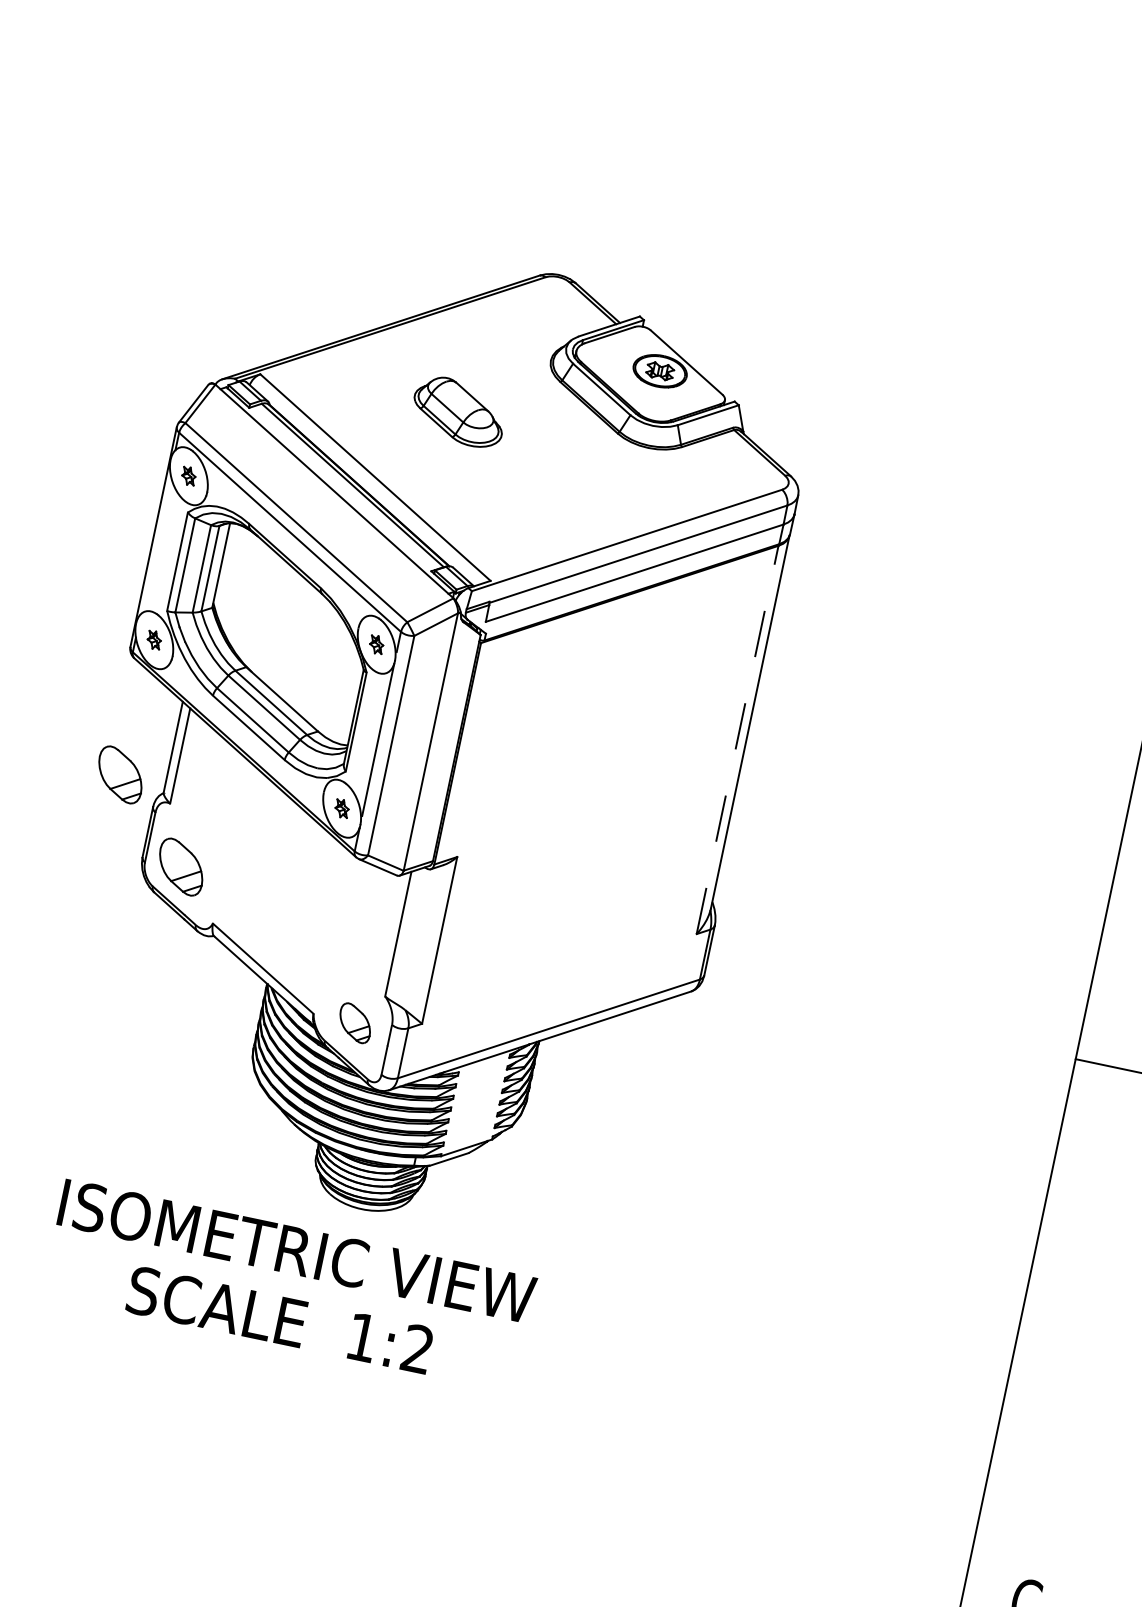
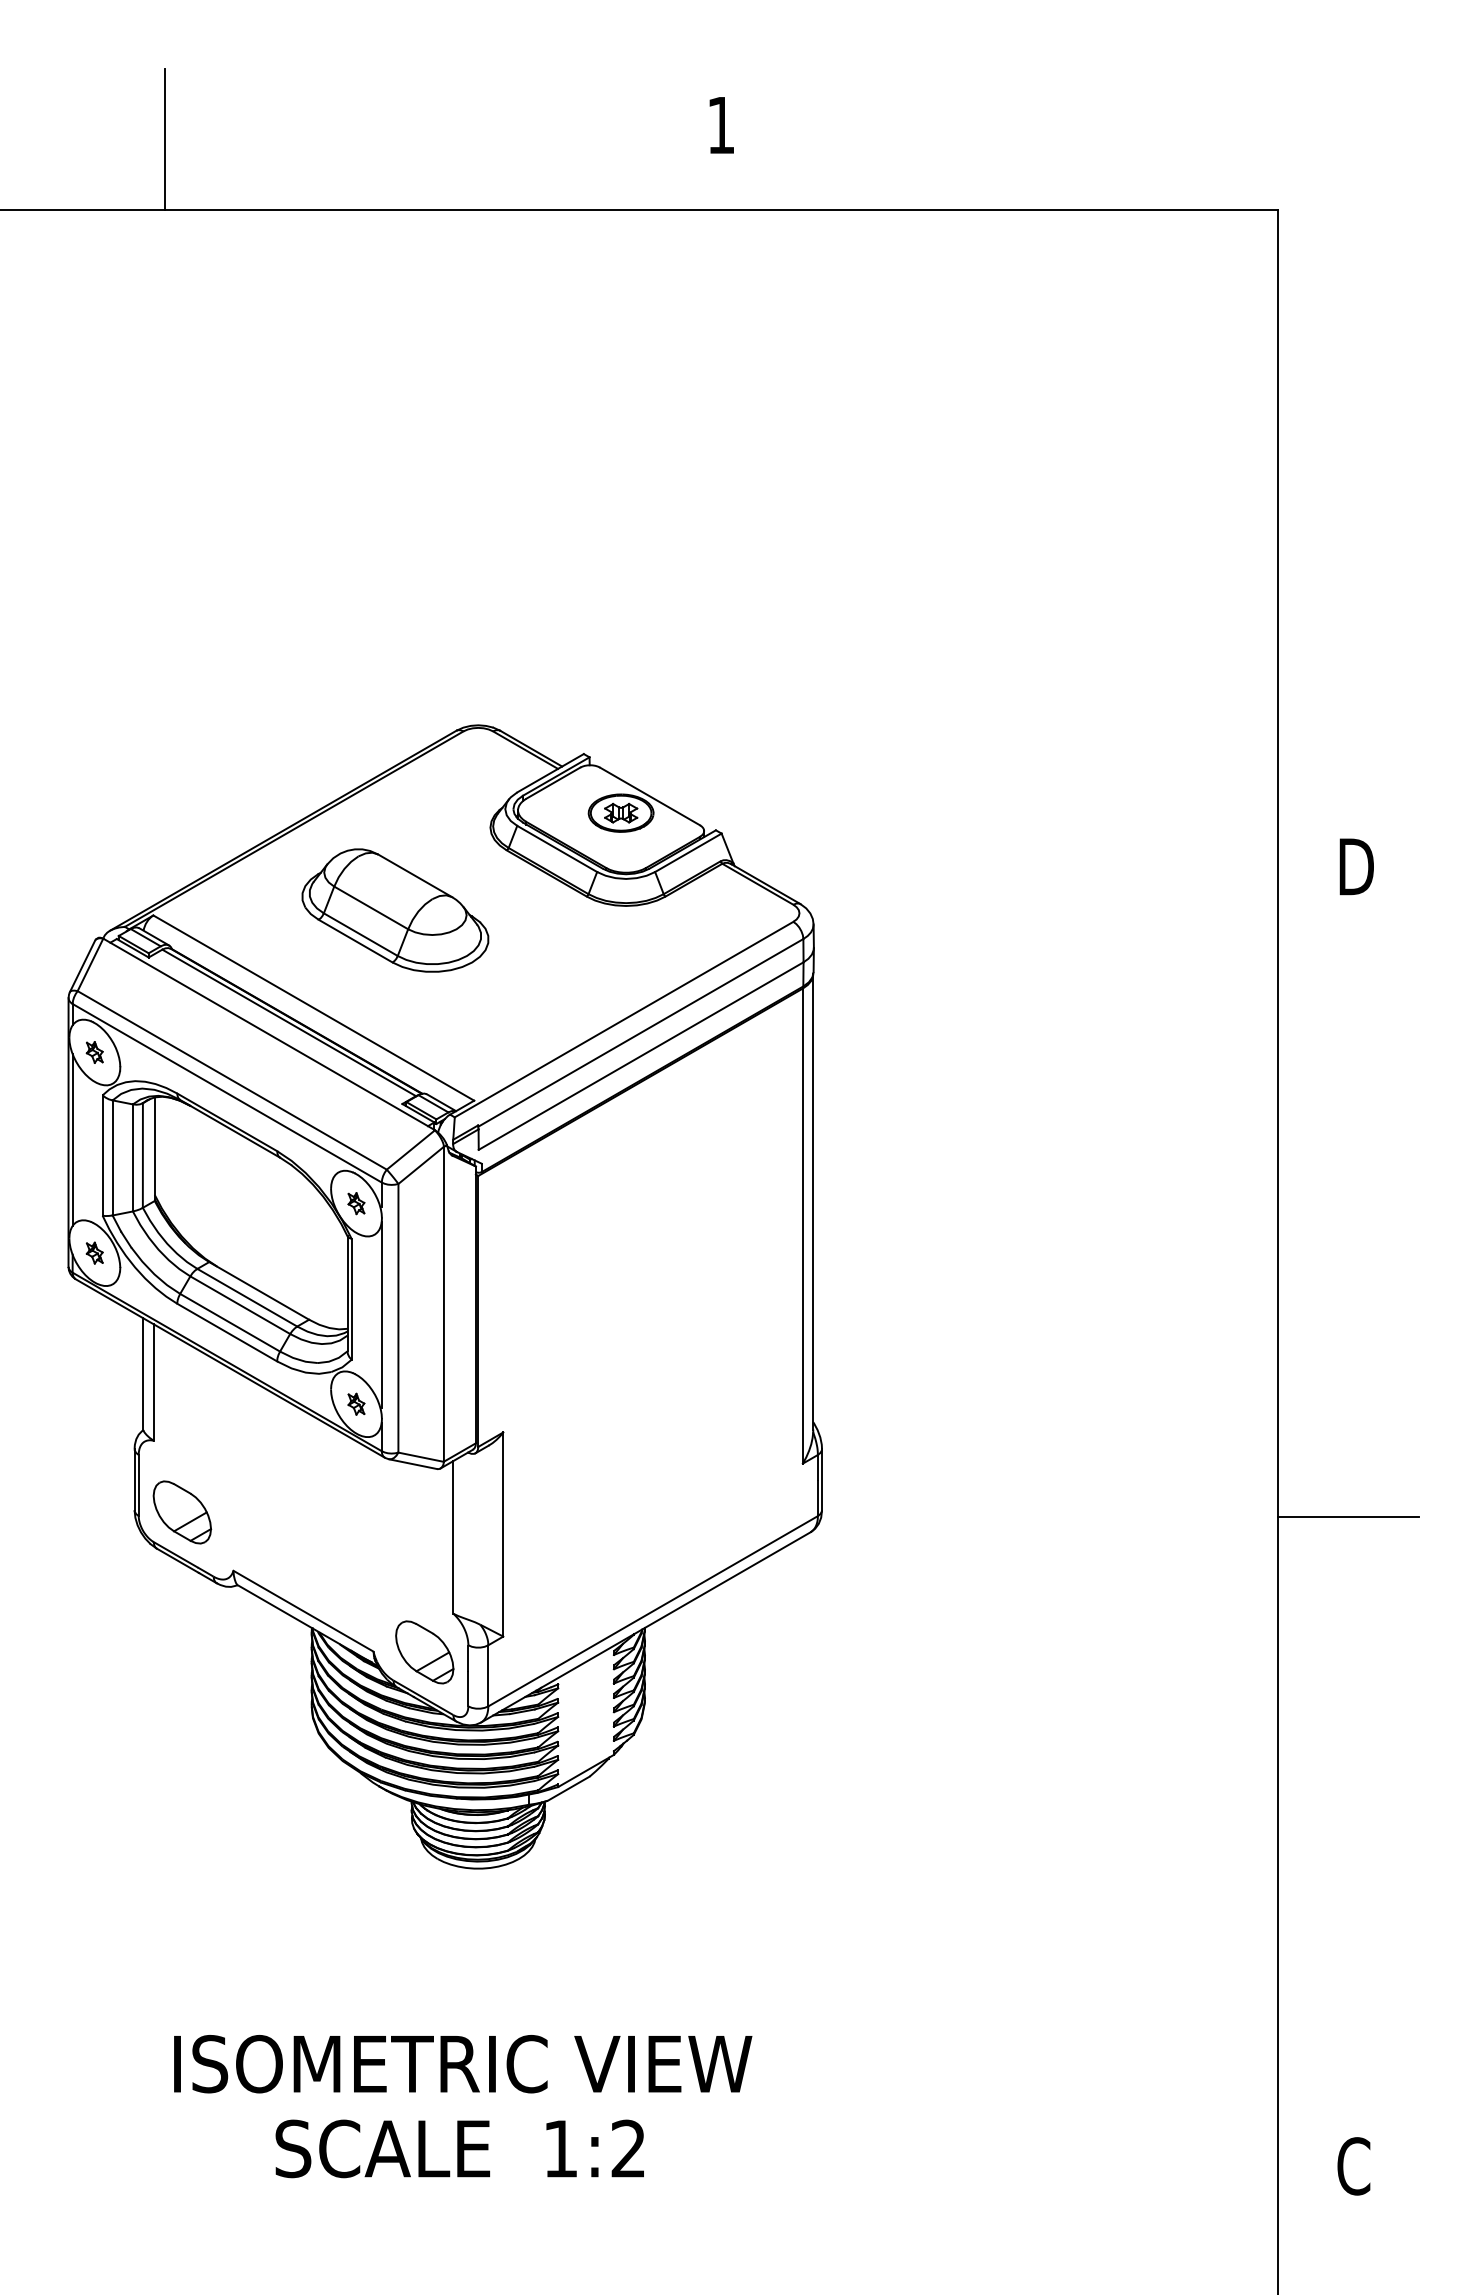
part: (459, 411) -> (395, 910), size x1.67
line: (155, 544) -> (72, 1140), added
line: (737, 740) -> (802, 1226), dashed -> solid
part: (120, 775) -> (88, 1419), removed
part: (354, 1023) -> (424, 1652), size x1.43
text: (290, 1286) -> (463, 2106), moved

